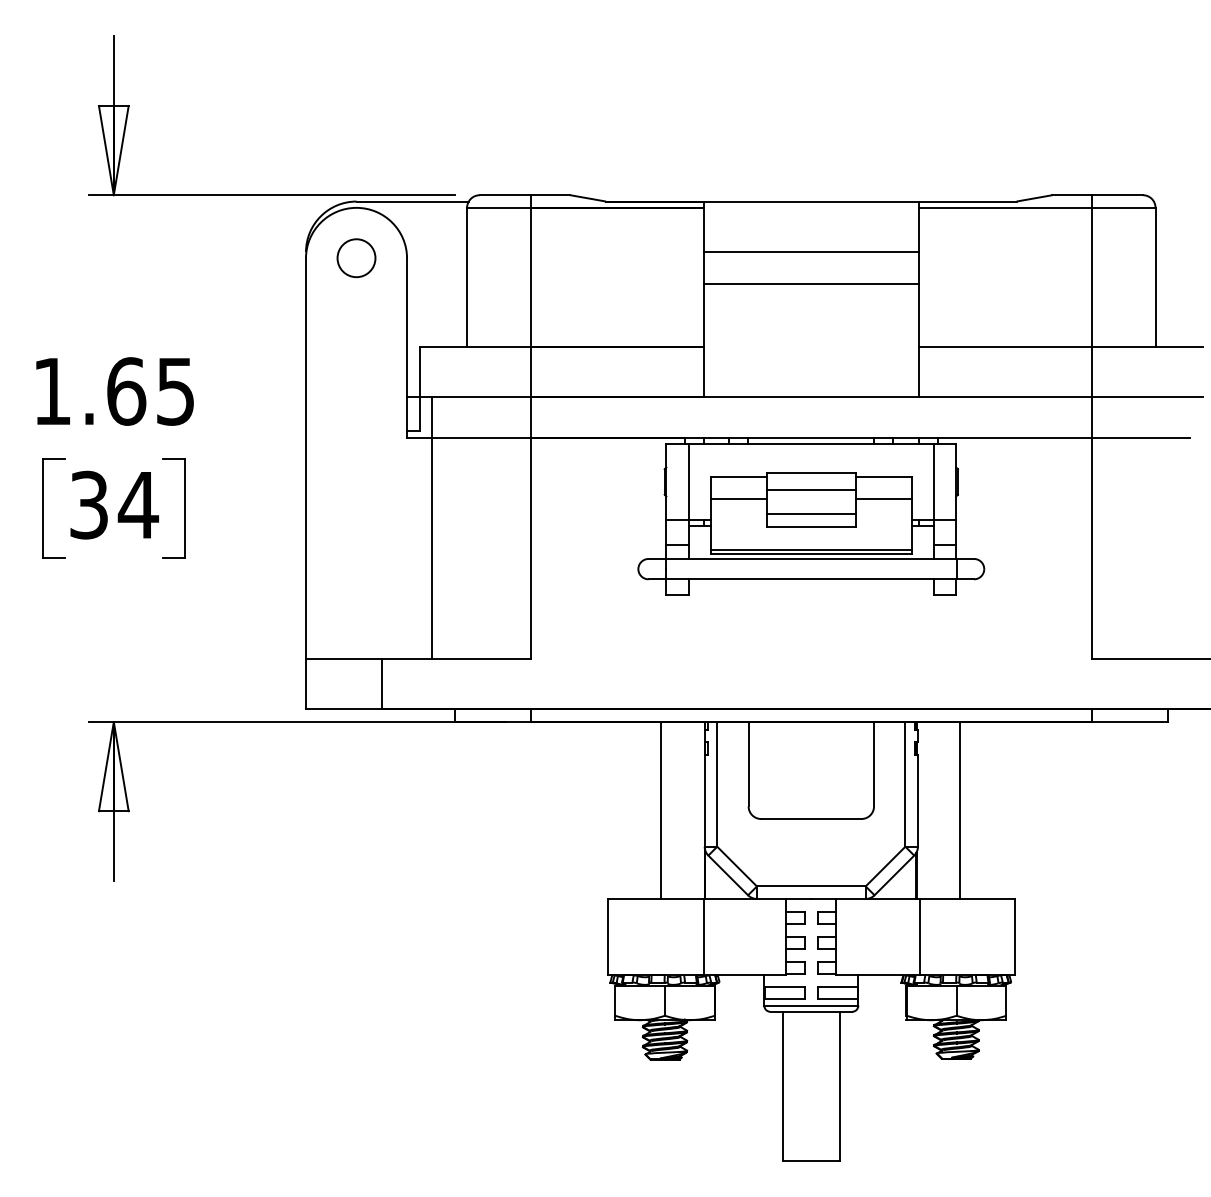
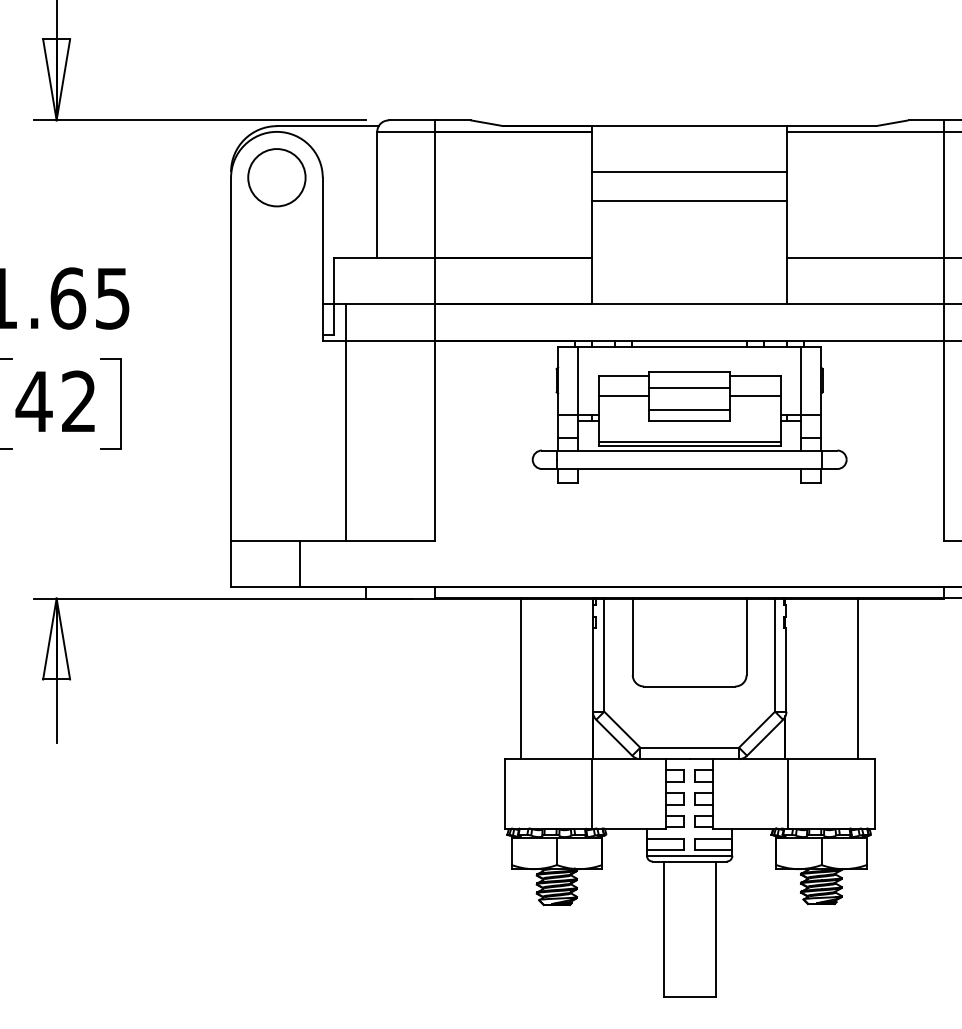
circle: (356, 257) -> (276, 176), size x1.67
text: (113, 504) -> (56, 401), 34 -> 42
line: (661, 810) -> (521, 678), moved
line: (960, 810) -> (857, 678), moved

